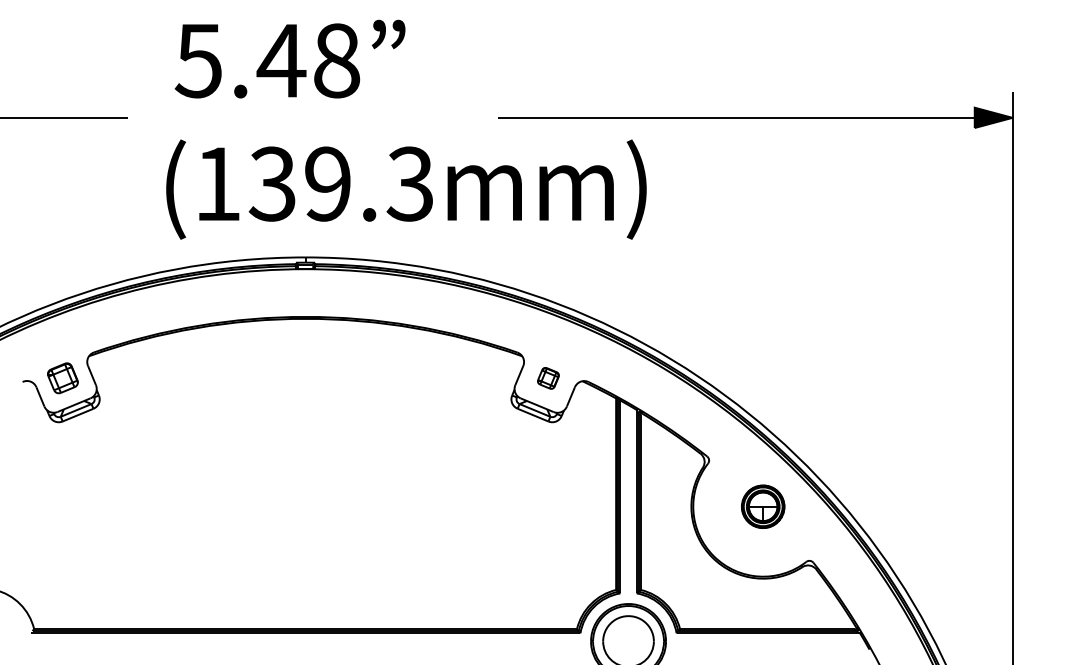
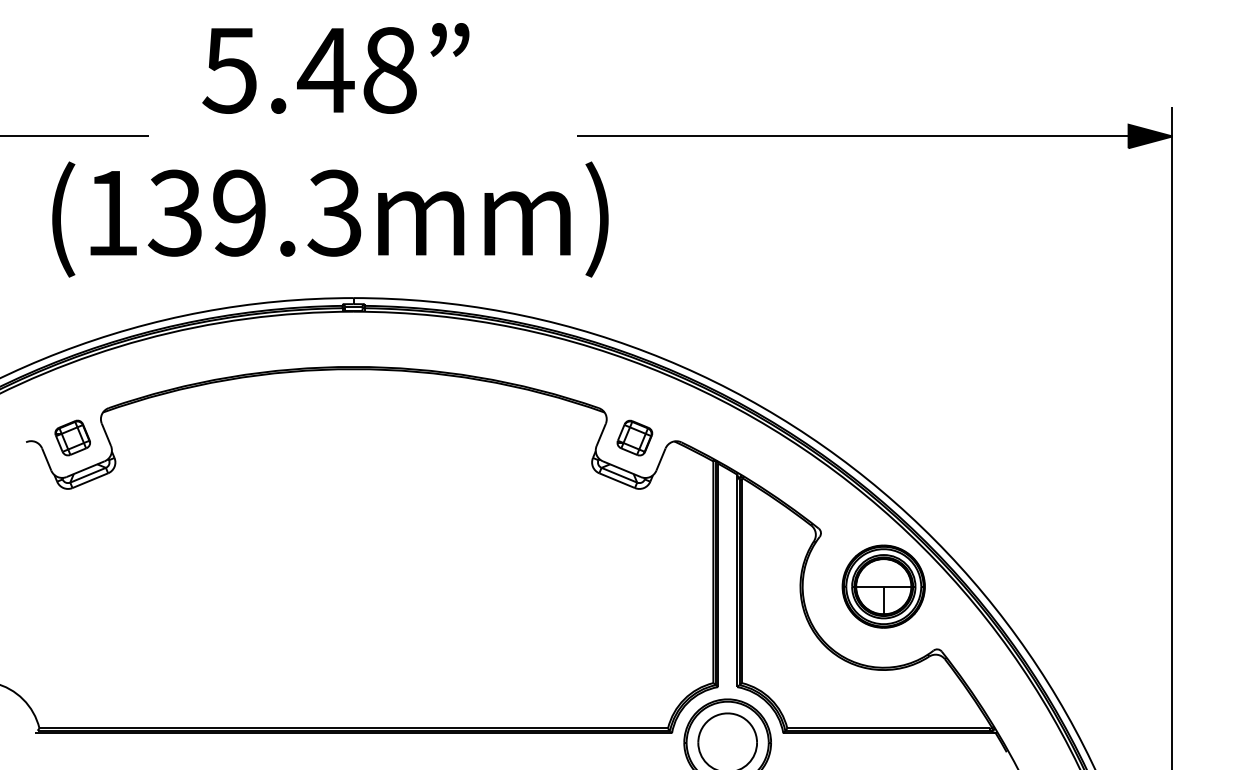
text: (406, 189) -> (330, 219), moved
part: (548, 378) -> (635, 438), size x1.43
part: (762, 506) -> (882, 586), size x1.67

